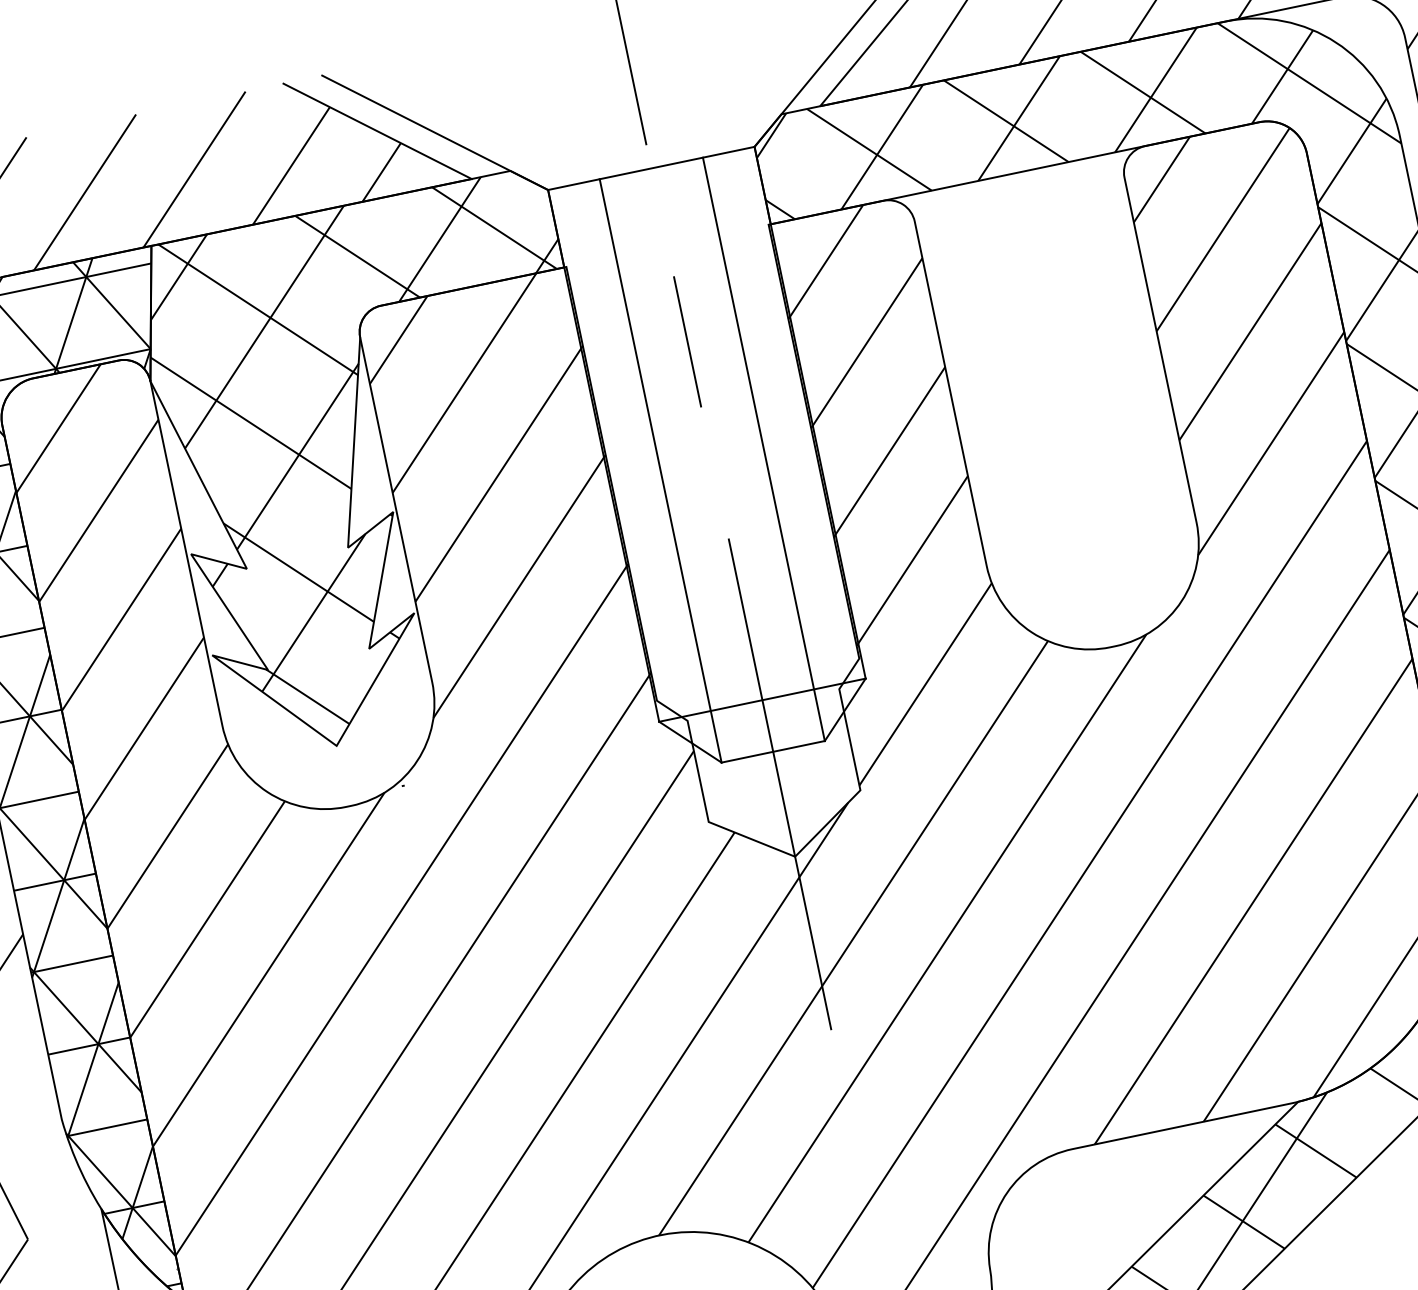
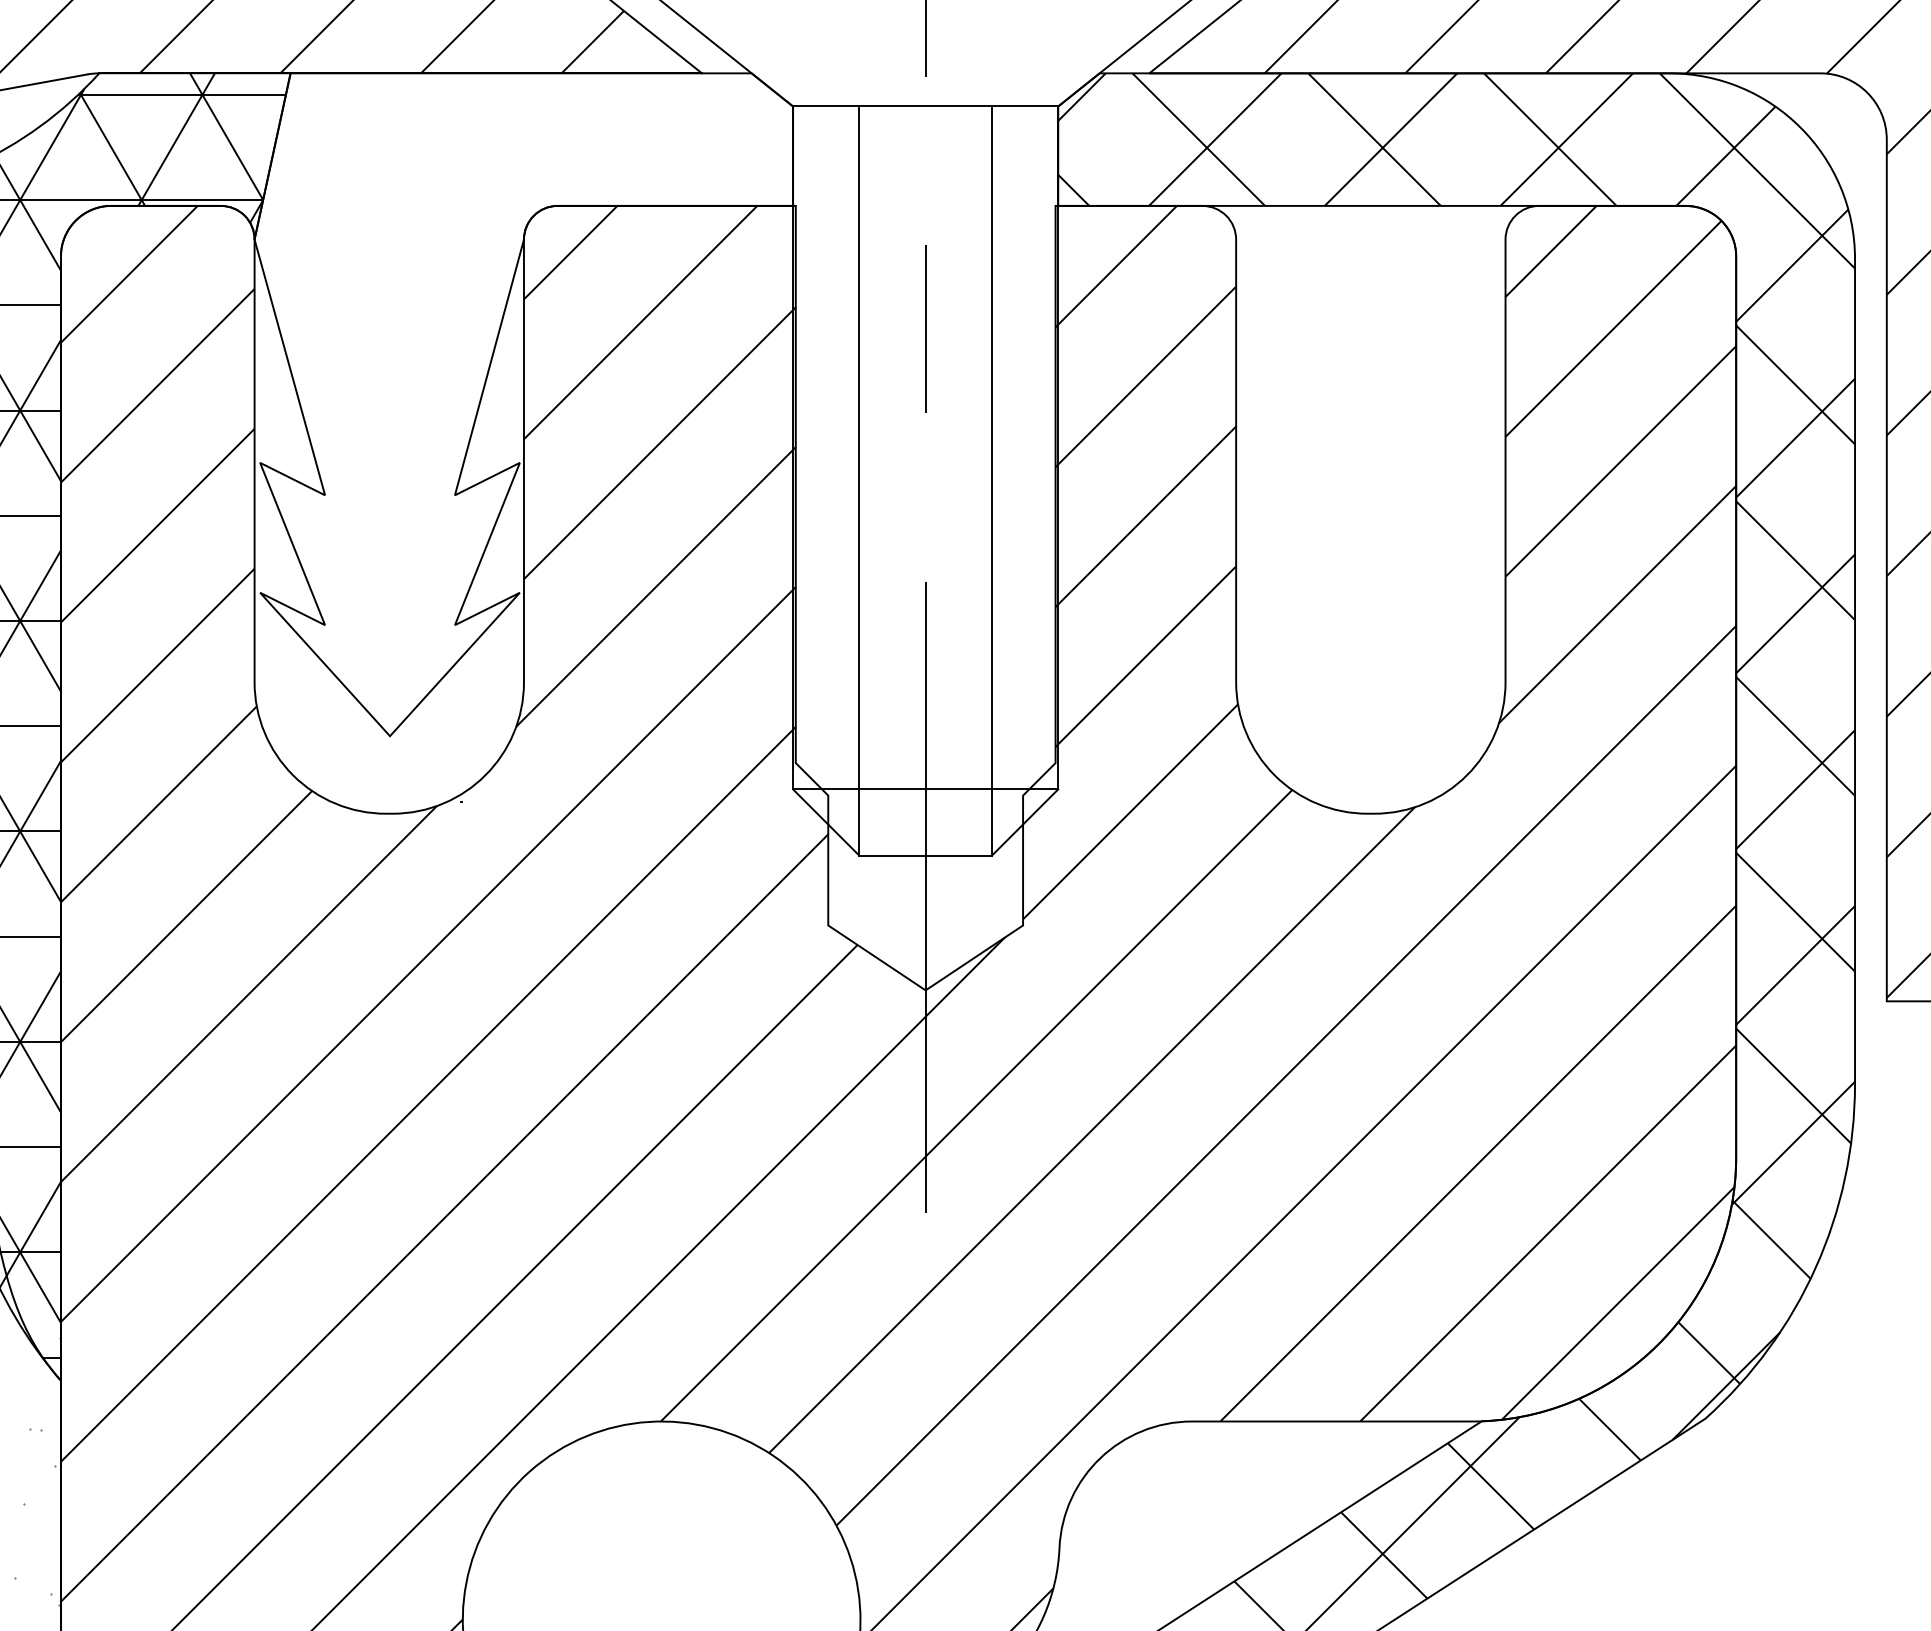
hatch: (387, 456) -> (526, 392), removed

